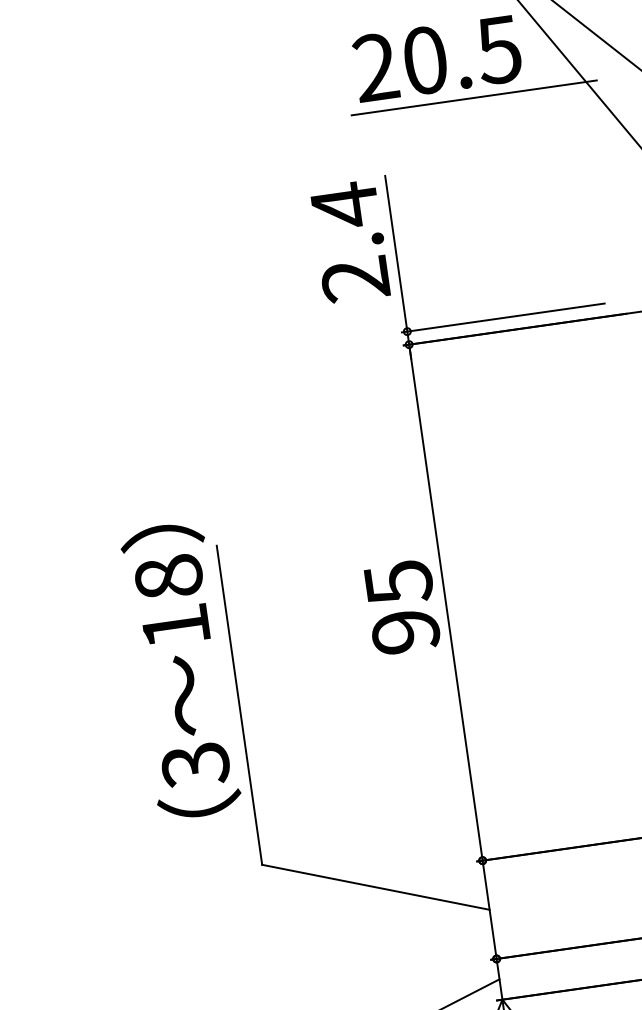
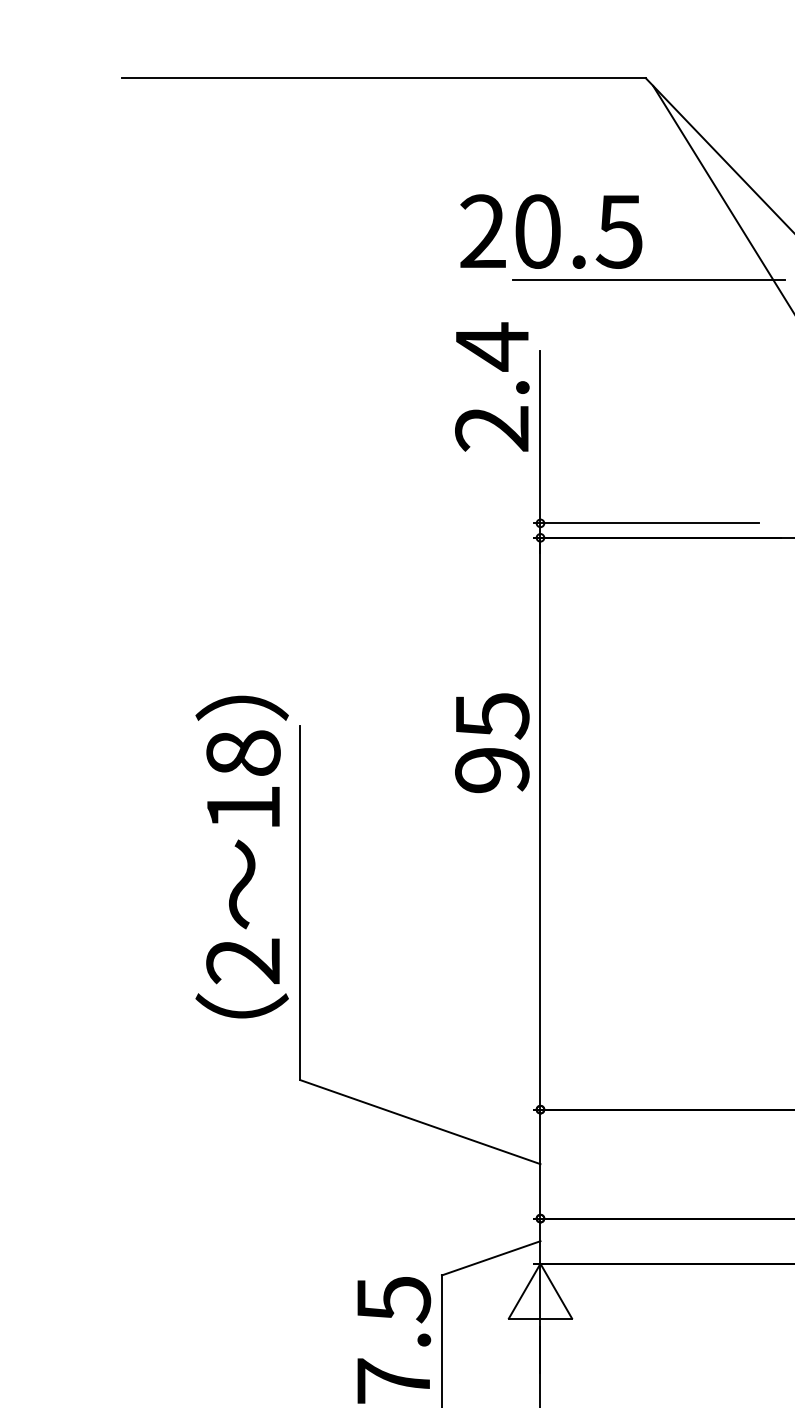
text: (437, 58) -> (551, 231), moved
text: (350, 241) -> (492, 386), moved
text: (402, 607) -> (492, 743), moved
text: (195, 765) -> (243, 961), 3 -> 2

